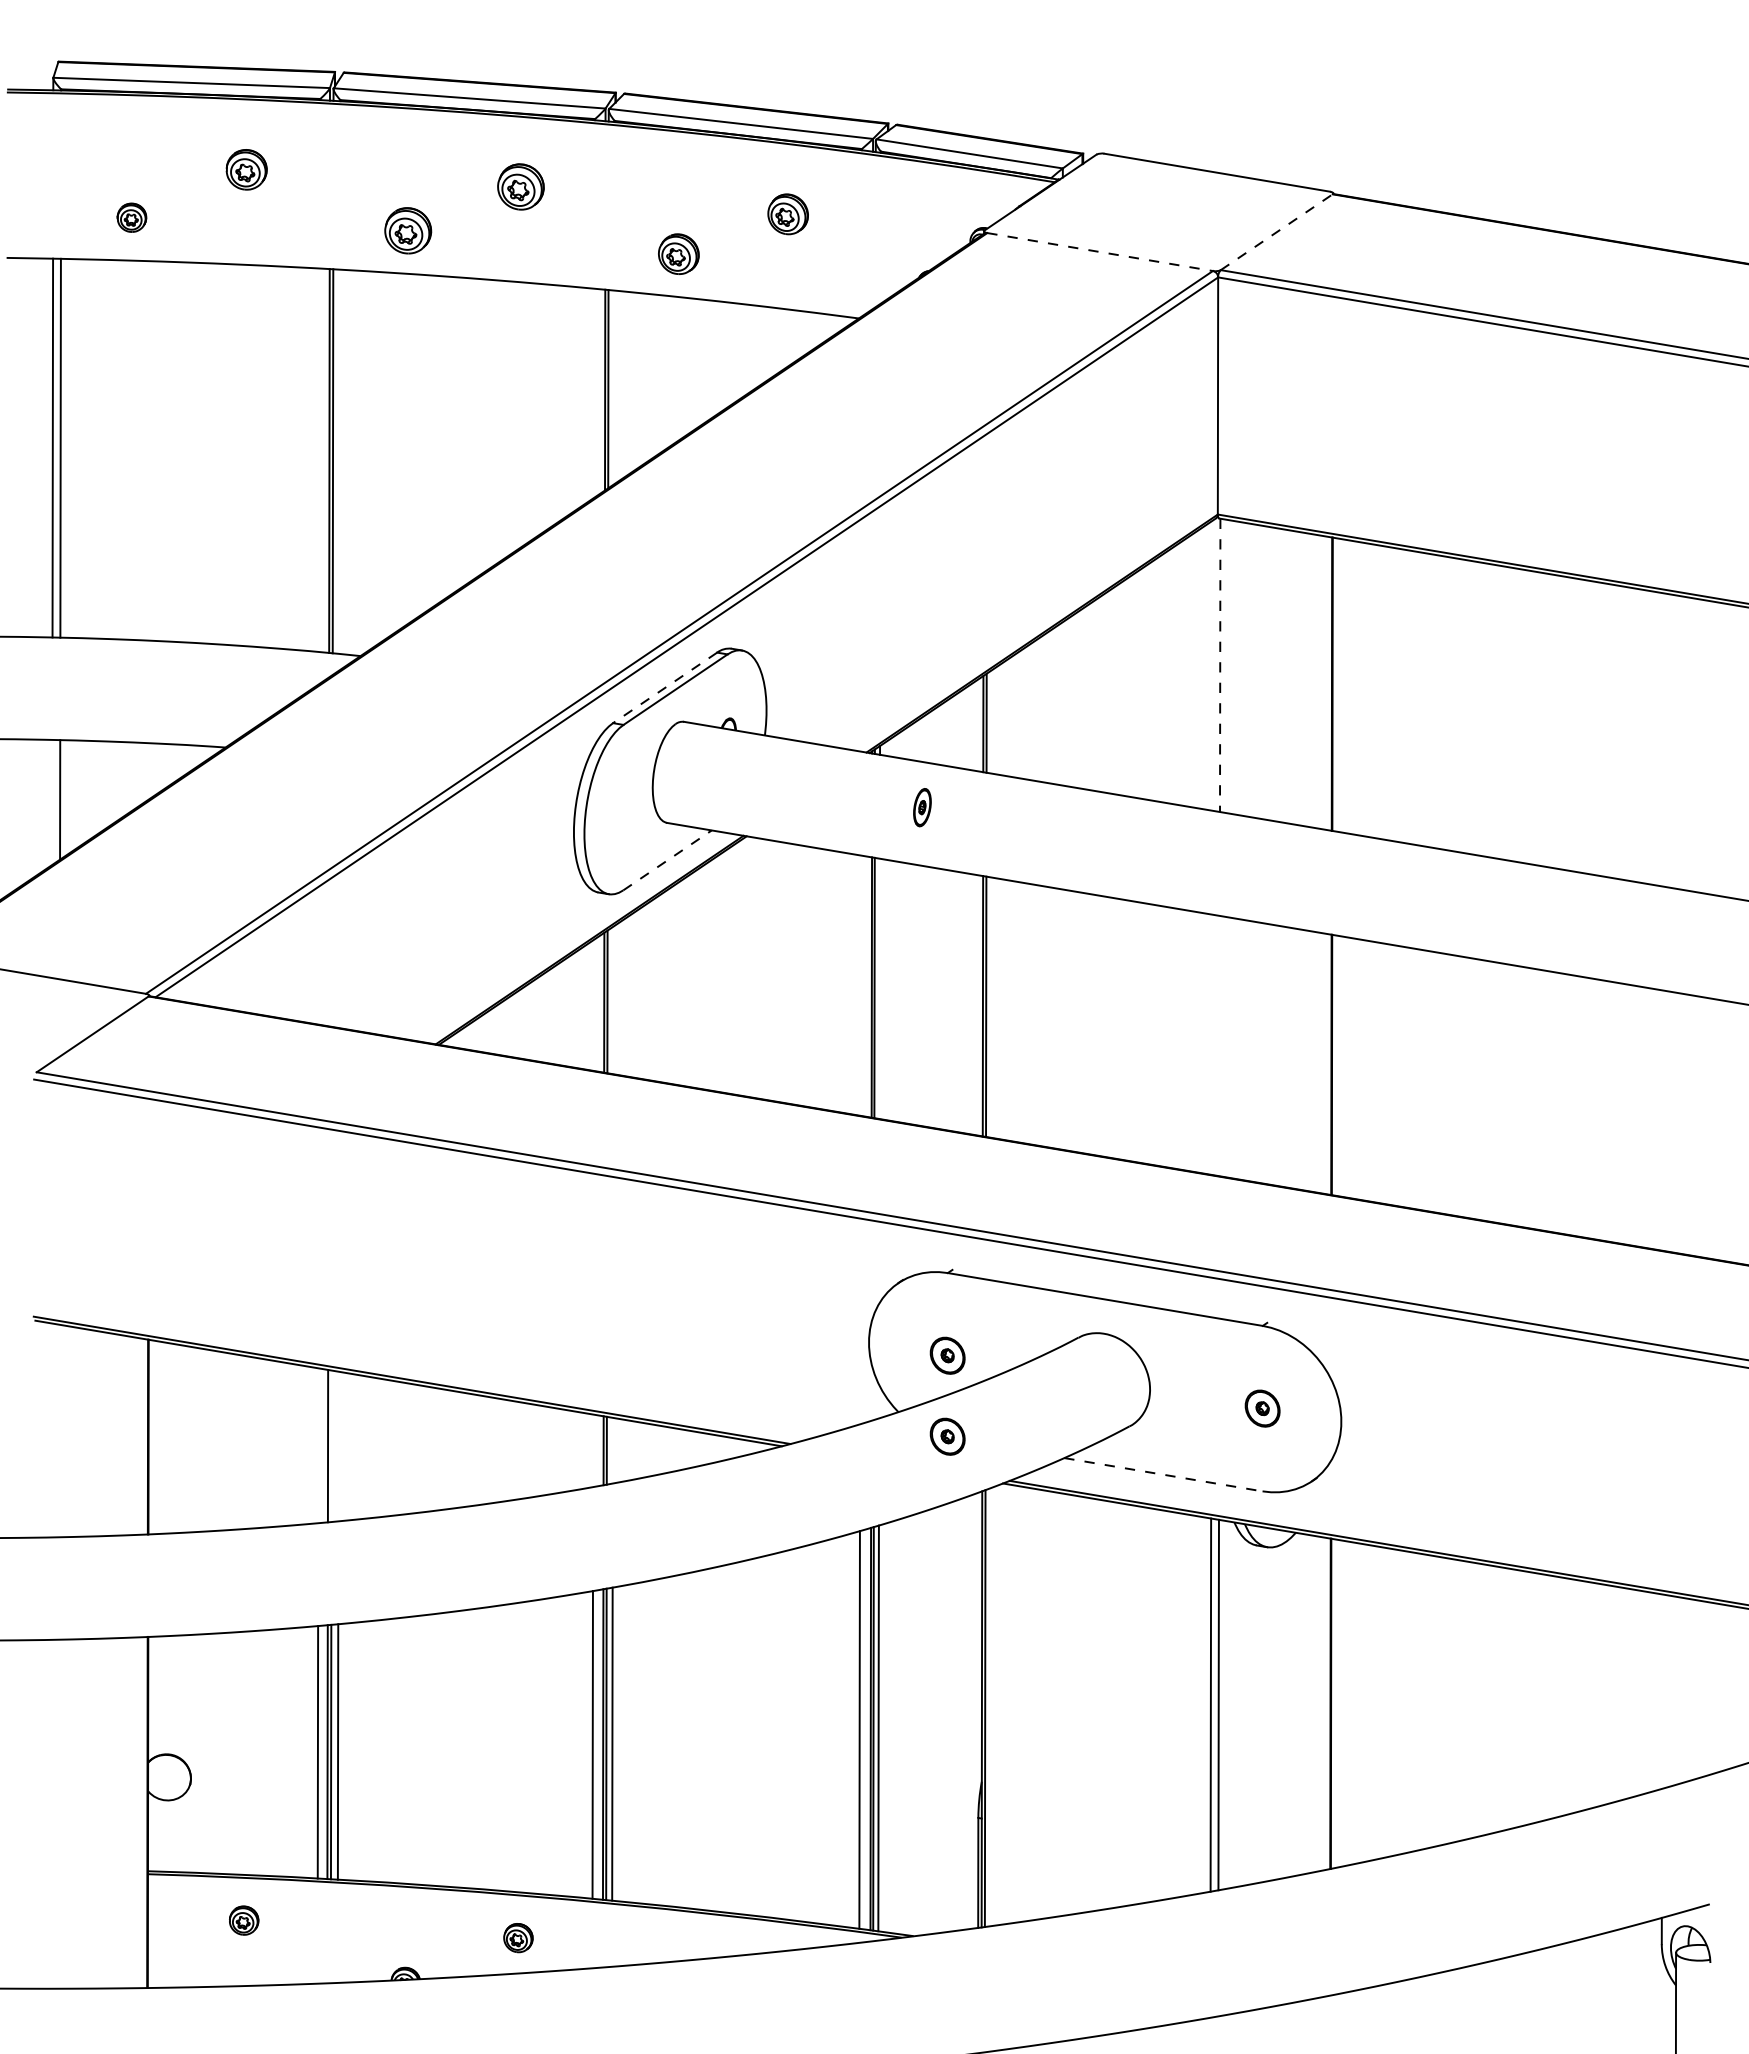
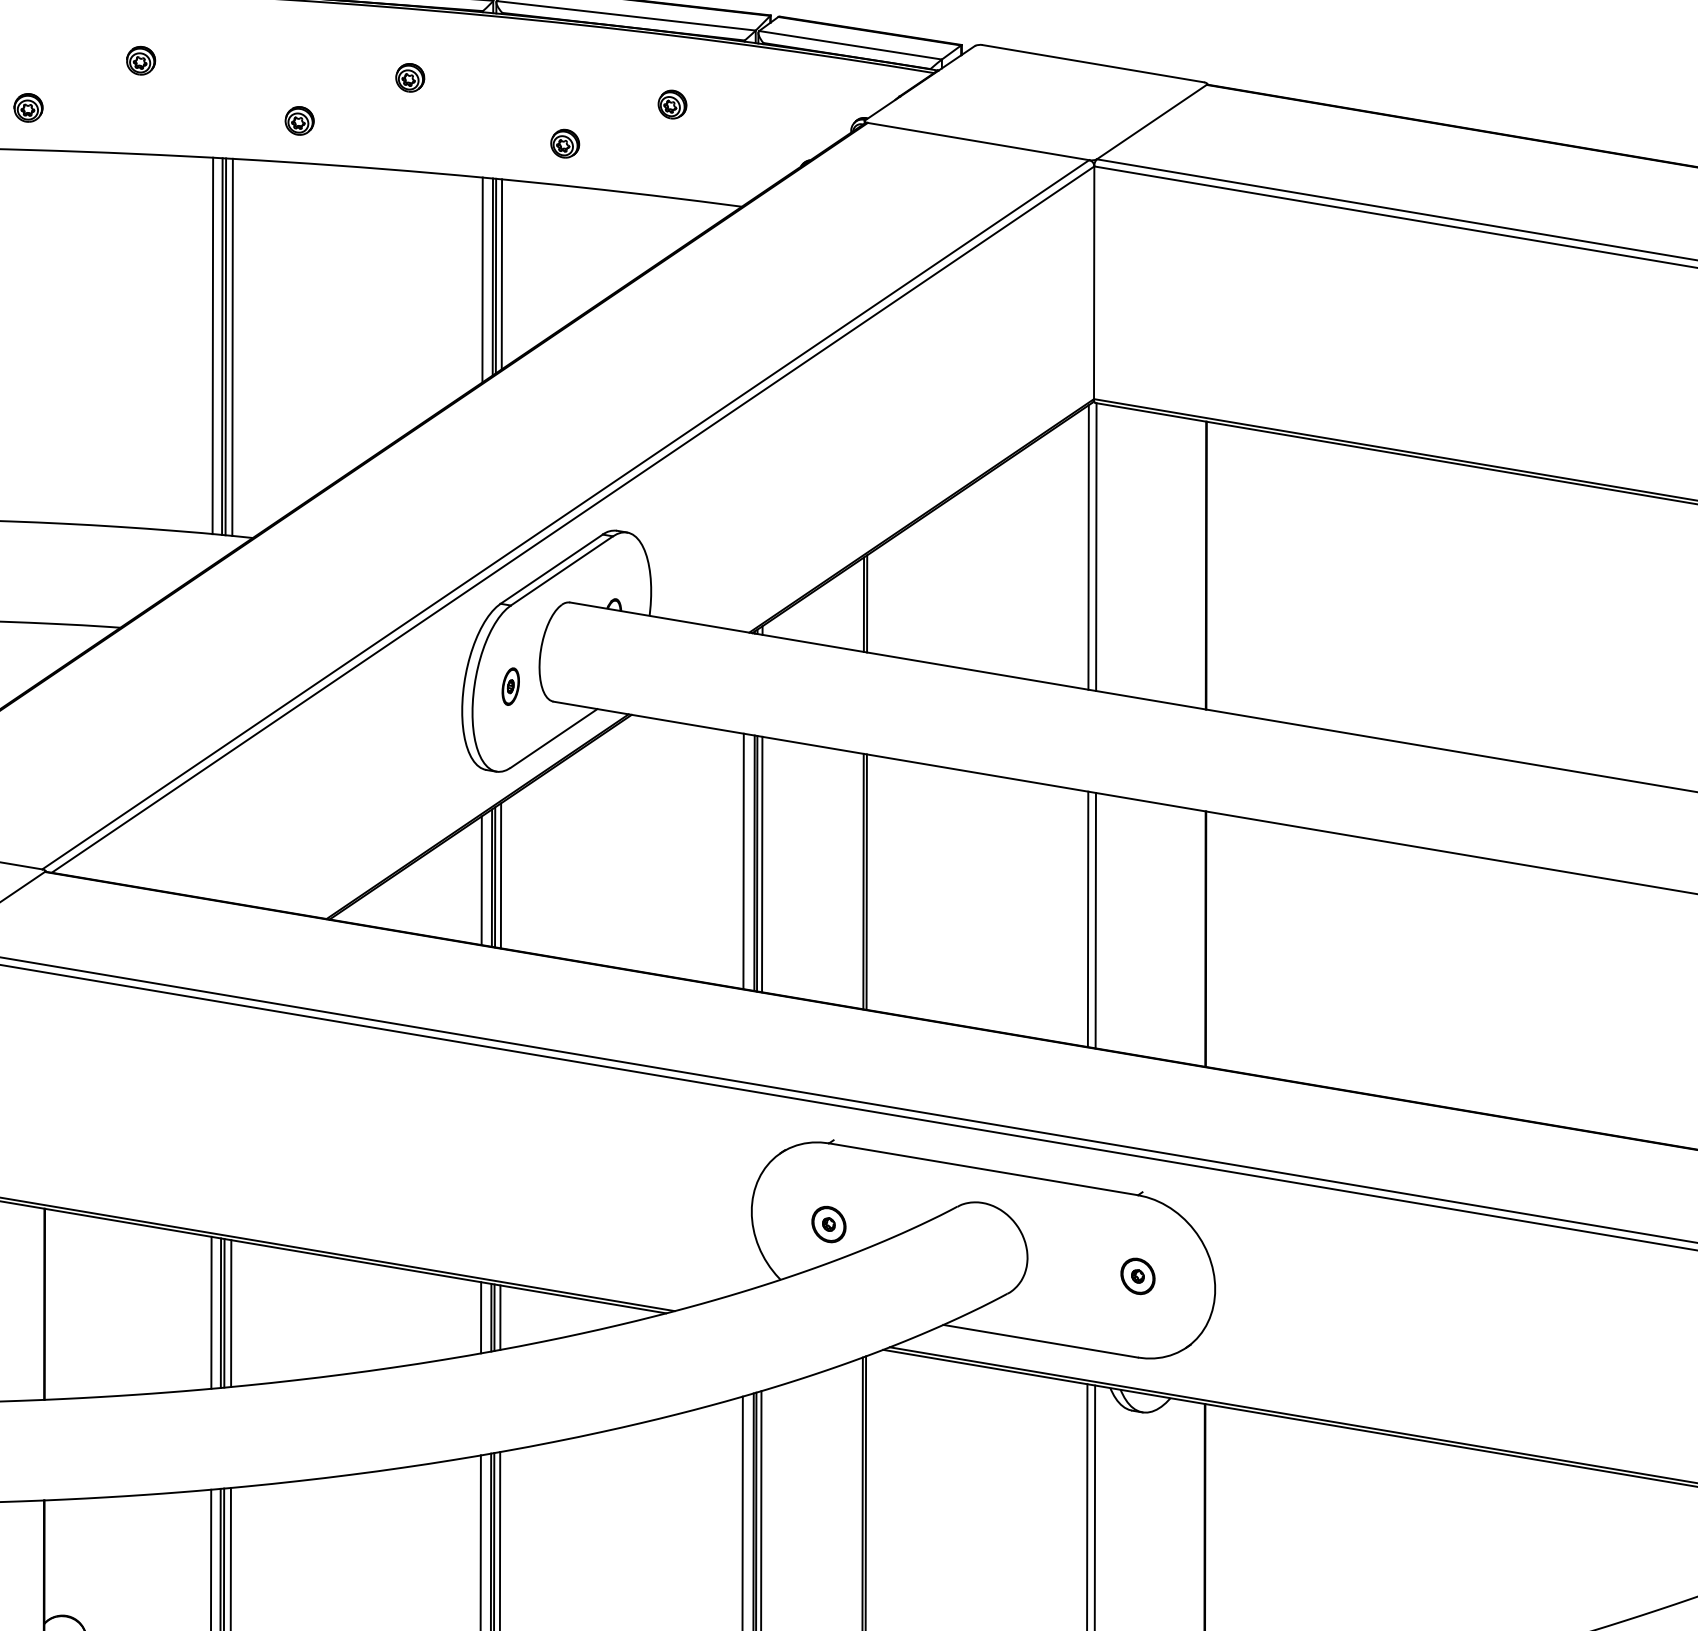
part: (246, 169) -> (140, 60), size x0.71
part: (520, 187) -> (409, 78), size x0.62
part: (788, 214) -> (672, 104), size x0.71
part: (408, 231) -> (299, 121), size x0.62
line: (1276, 232) -> (1151, 122), dashed -> solid
line: (1100, 252) -> (978, 142), dashed -> solid
part: (678, 254) -> (564, 143), size x0.71
line: (614, 387) -> (502, 274), added
line: (594, 392) -> (482, 279), added
line: (319, 460) -> (212, 346), added
line: (339, 461) -> (232, 347), added
line: (1212, 665) -> (1088, 547), added
line: (1220, 665) -> (1096, 547), dashed -> solid
line: (665, 687) -> (552, 568), dashed -> solid
part: (922, 807) -> (510, 686), moved
line: (667, 860) -> (554, 738), dashed -> solid
line: (860, 985) -> (743, 861), added
line: (879, 988) -> (762, 864), added
line: (613, 1000) -> (501, 875), added
line: (593, 1004) -> (481, 879), added
line: (1211, 1044) -> (1087, 919), added
line: (1219, 1045) -> (1095, 920), added
part: (947, 1436) -> (828, 1303), removed
line: (318, 1445) -> (211, 1312), added
line: (331, 1445) -> (224, 1312), added
line: (338, 1446) -> (231, 1313), added
line: (593, 1450) -> (481, 1317), added
line: (612, 1450) -> (500, 1317), added
line: (1163, 1474) -> (1040, 1341), dashed -> solid

